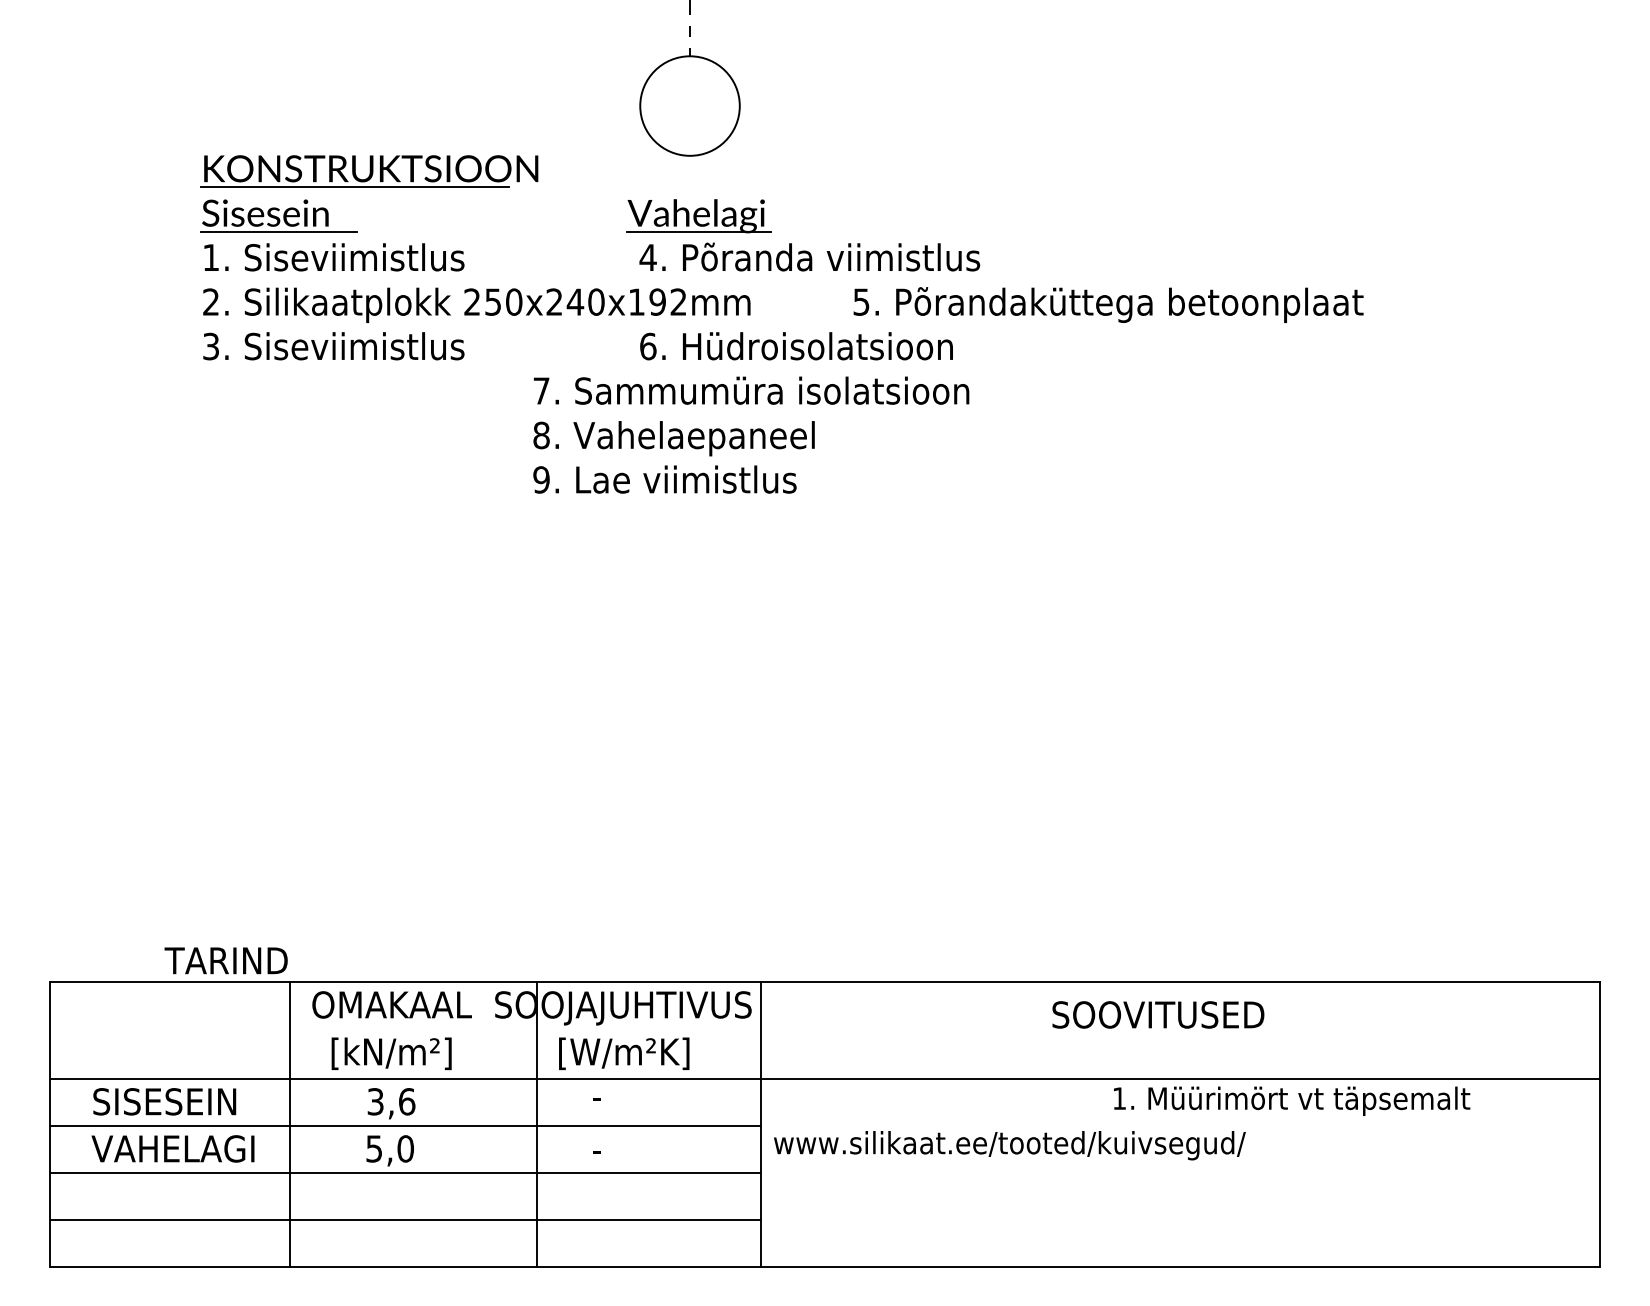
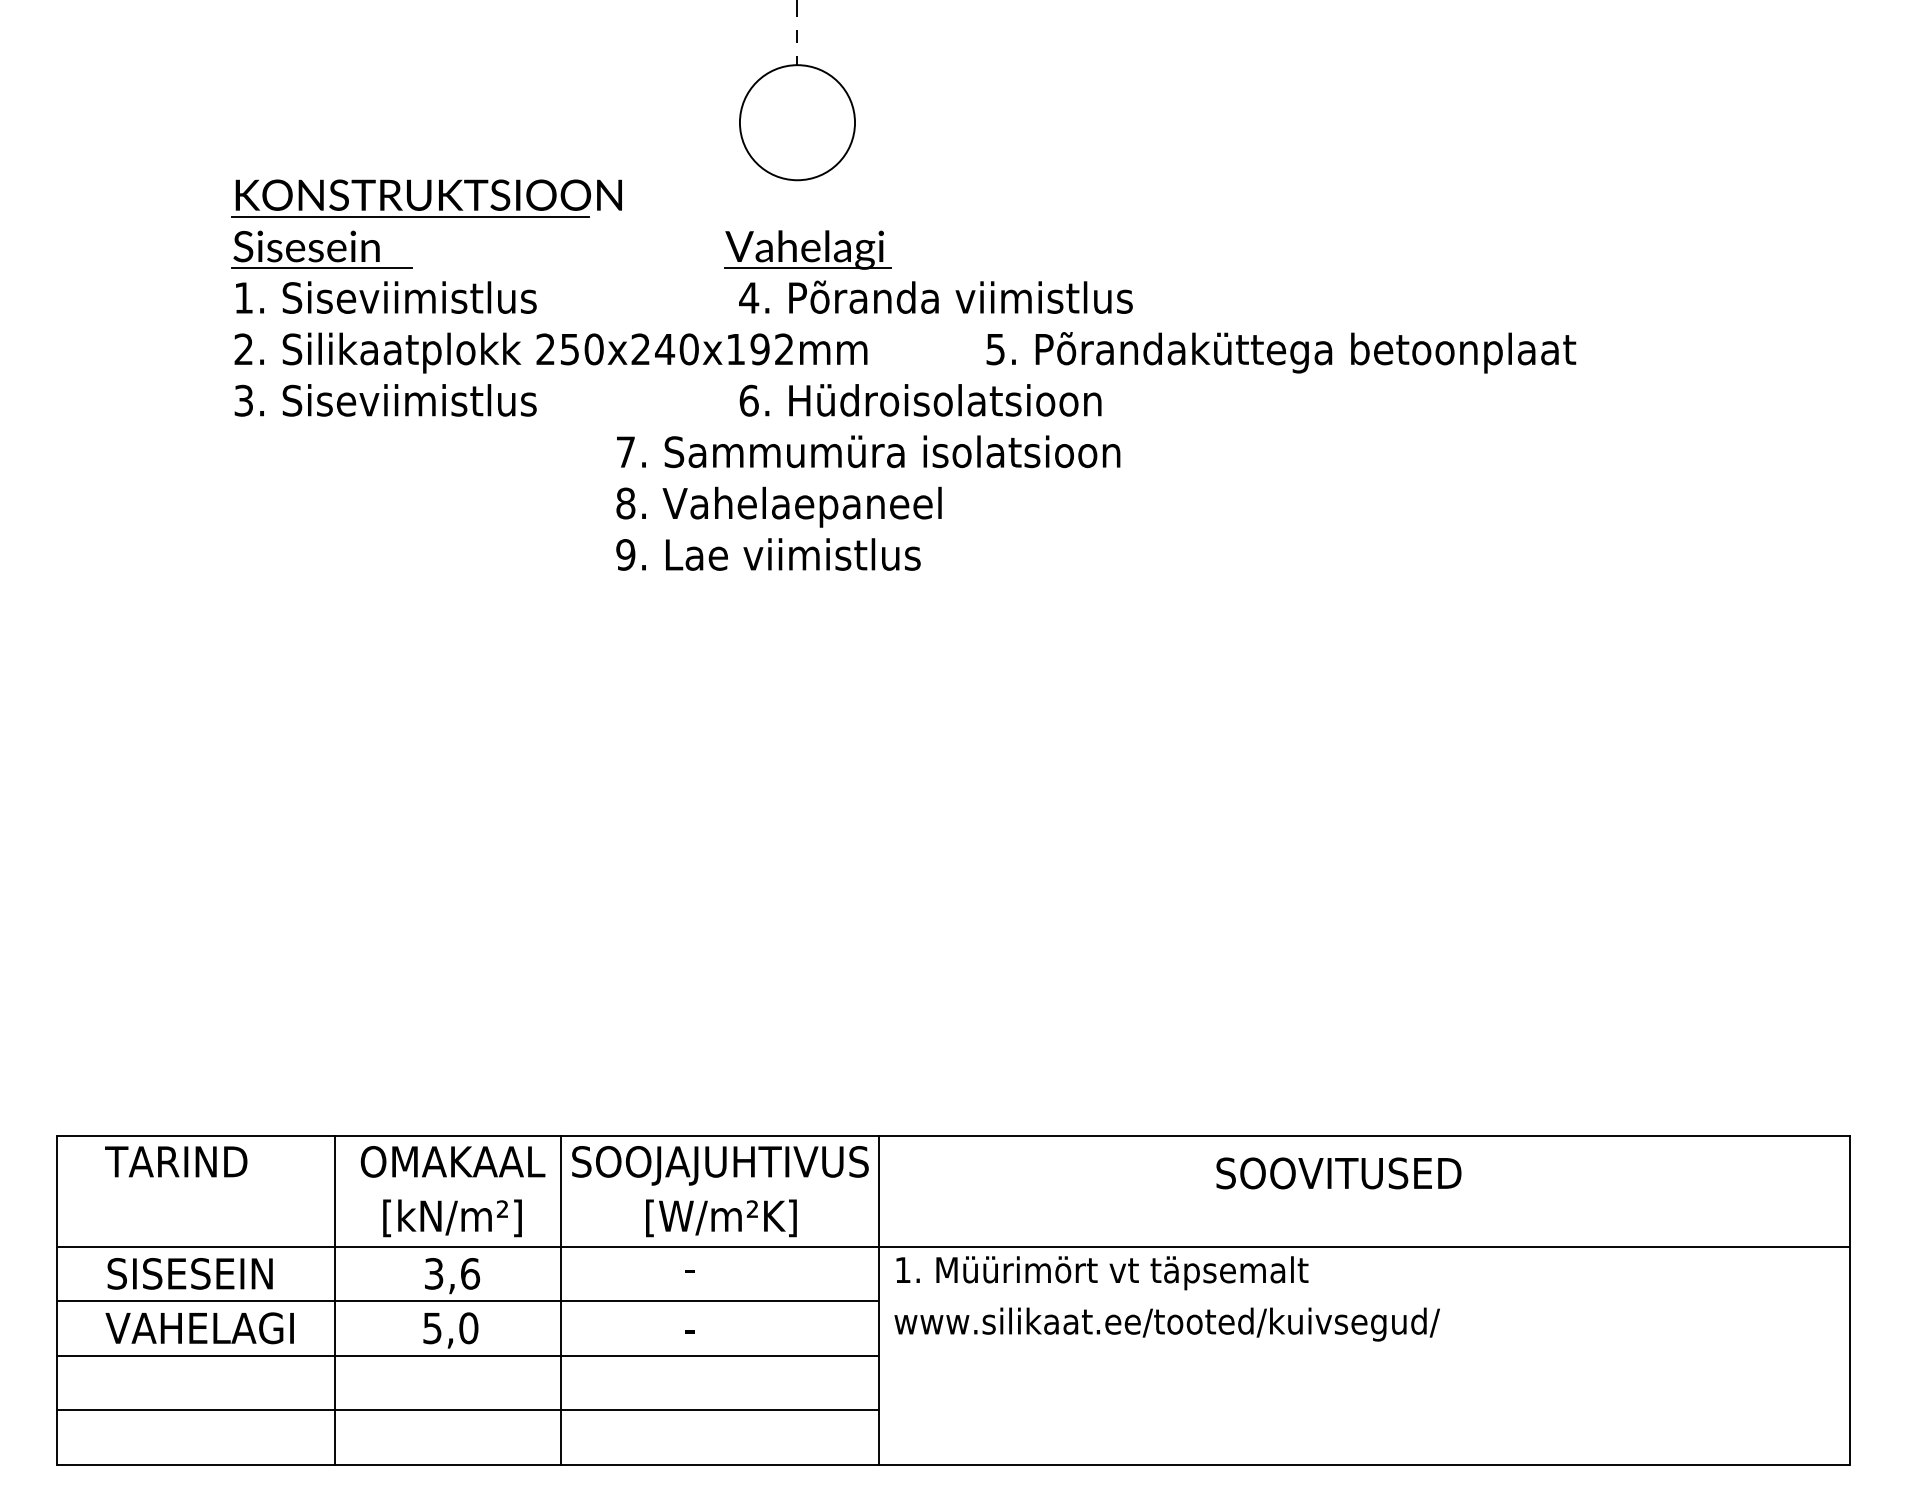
text: (226, 960) -> (176, 1161), moved
text: (1292, 1101) -> (1102, 1273), moved
line: (536, 1123) -> (560, 1299), moved

